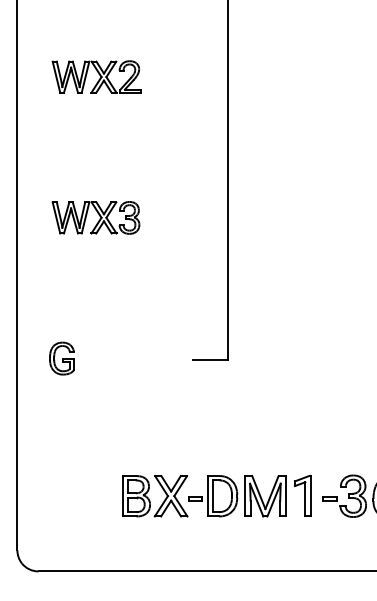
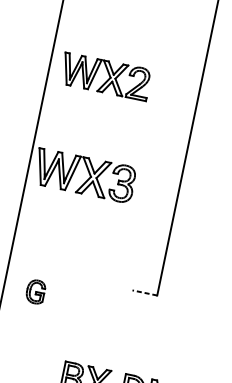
part: (96, 76) -> (105, 76), size x1.4
part: (95, 217) -> (84, 175), size x1.6
part: (61, 358) -> (35, 291), moved
line: (210, 360) -> (144, 292), solid -> dashed

